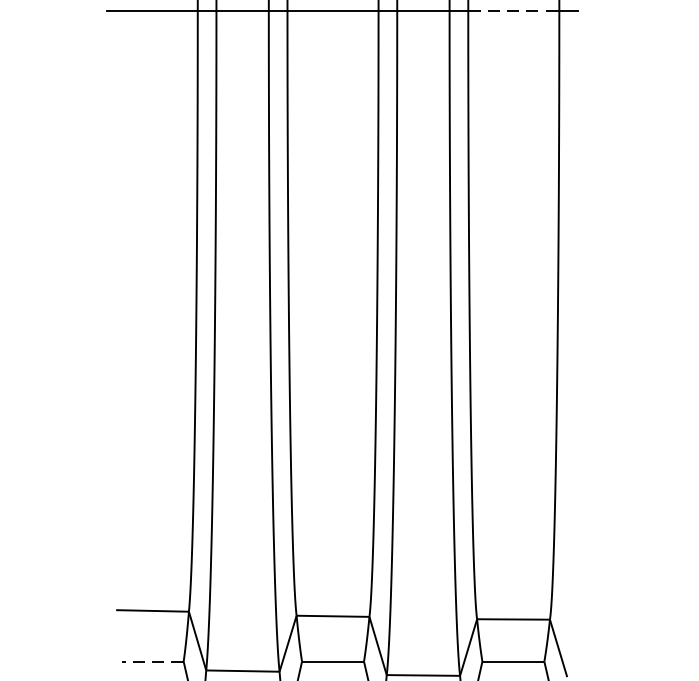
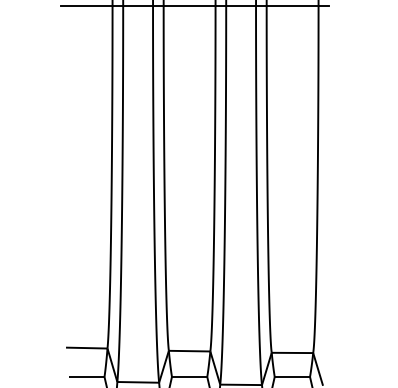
line: (513, 11) -> (292, 6), dashed -> solid
line: (152, 660) -> (86, 376), dashed -> solid

